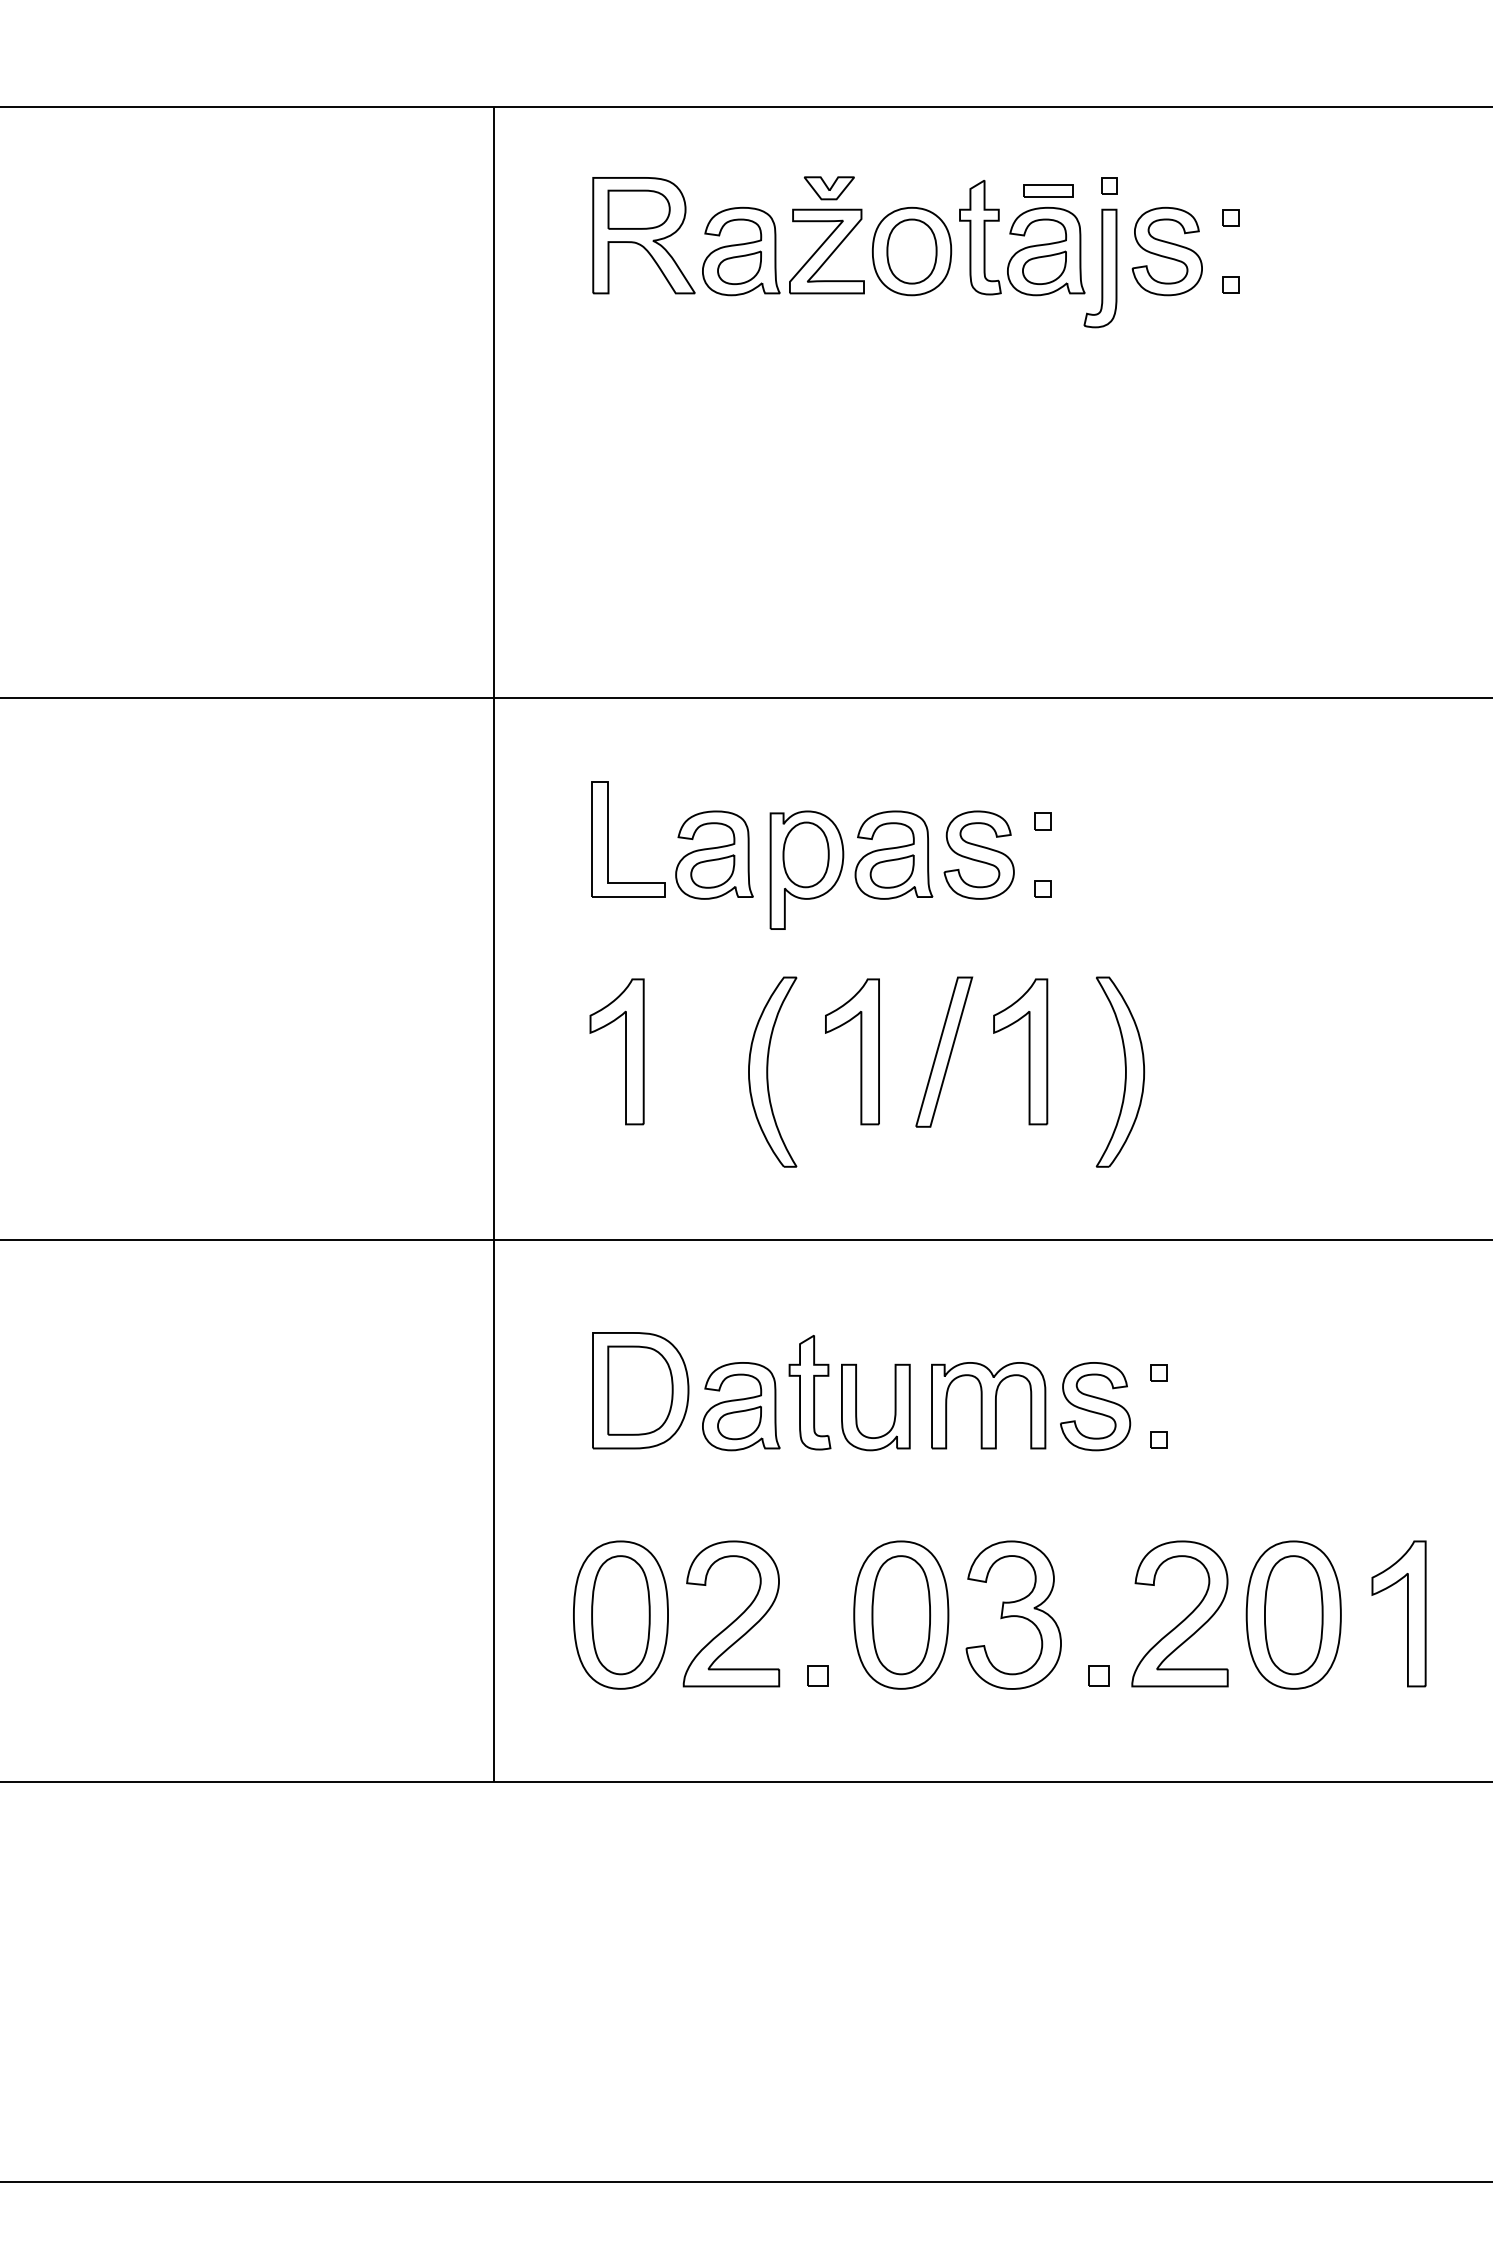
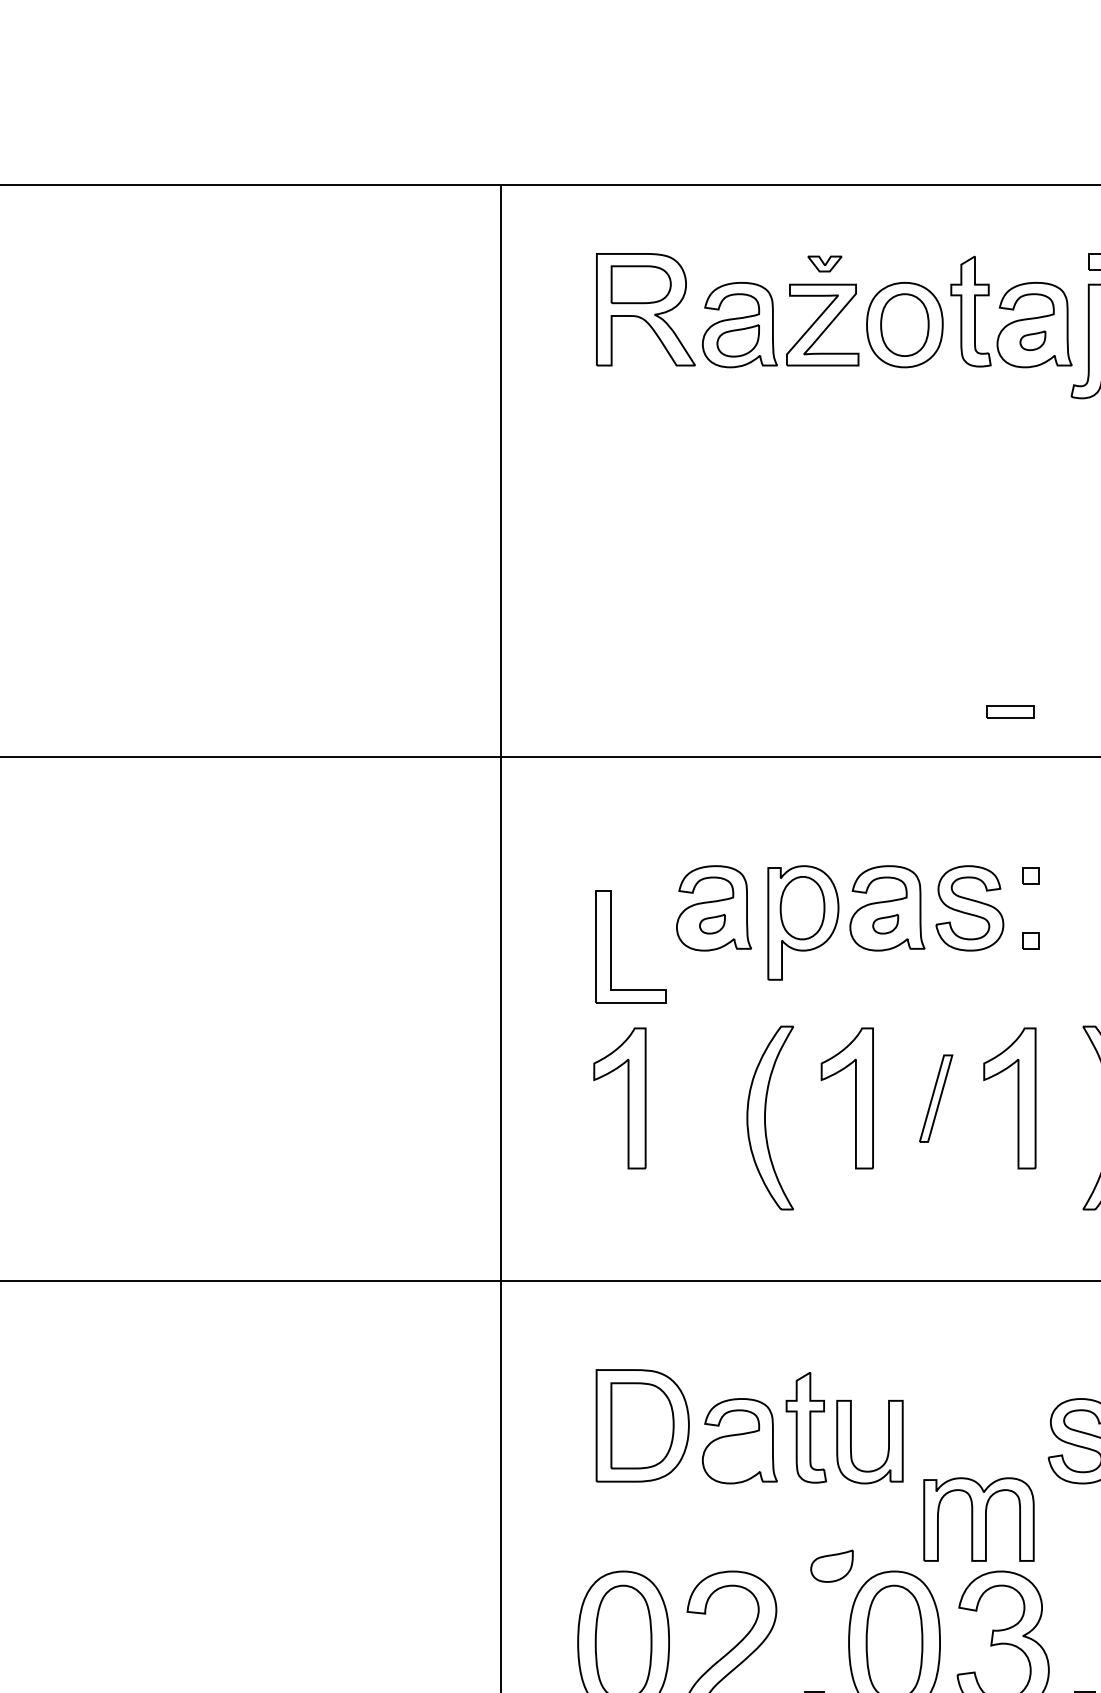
part: (828, 188) -> (824, 264), size x0.7
part: (1048, 190) -> (1010, 711), moved
part: (1044, 267) -> (1032, 340), size x0.6
part: (608, 839) -> (611, 947), moved
part: (712, 871) -> (712, 924), size x0.6
part: (891, 871) -> (885, 924), size x0.6
part: (944, 1051) -> (936, 1098), size x0.6
part: (988, 1405) -> (978, 1519), moved
part: (739, 1422) -> (831, 1565), moved

